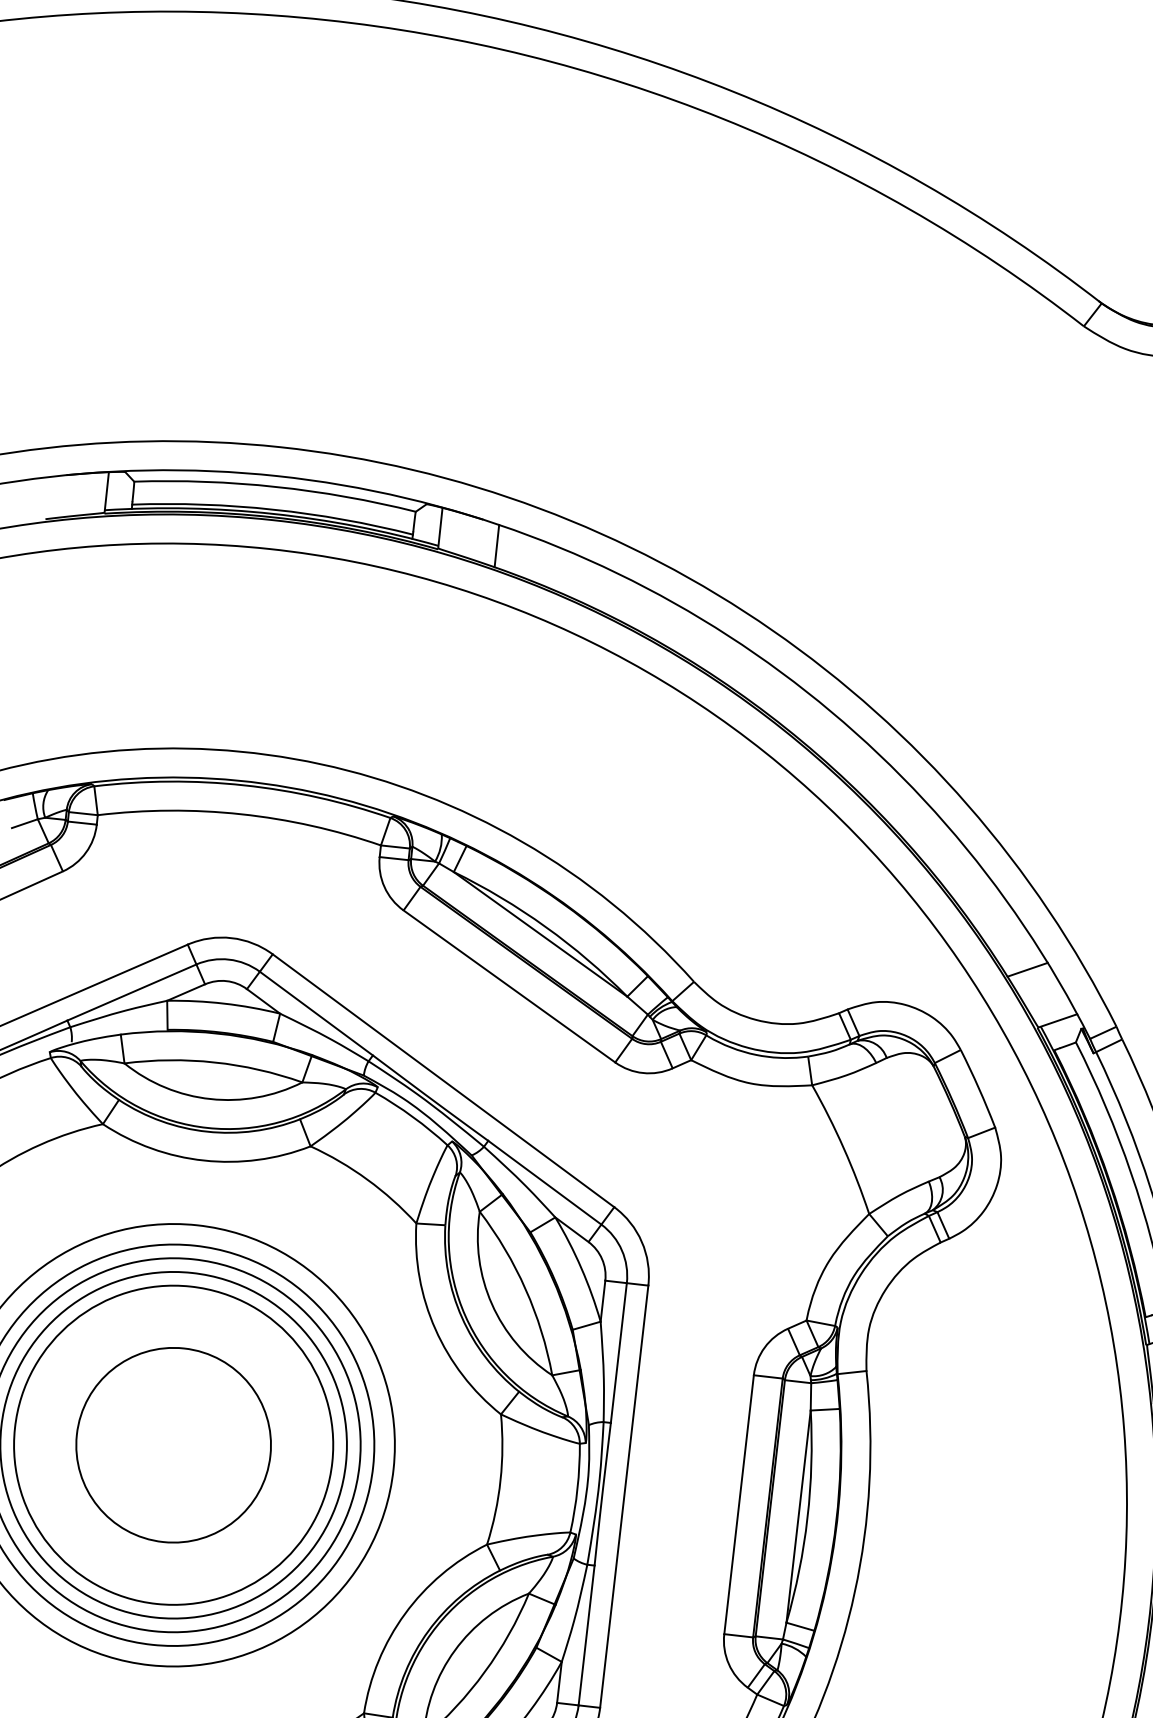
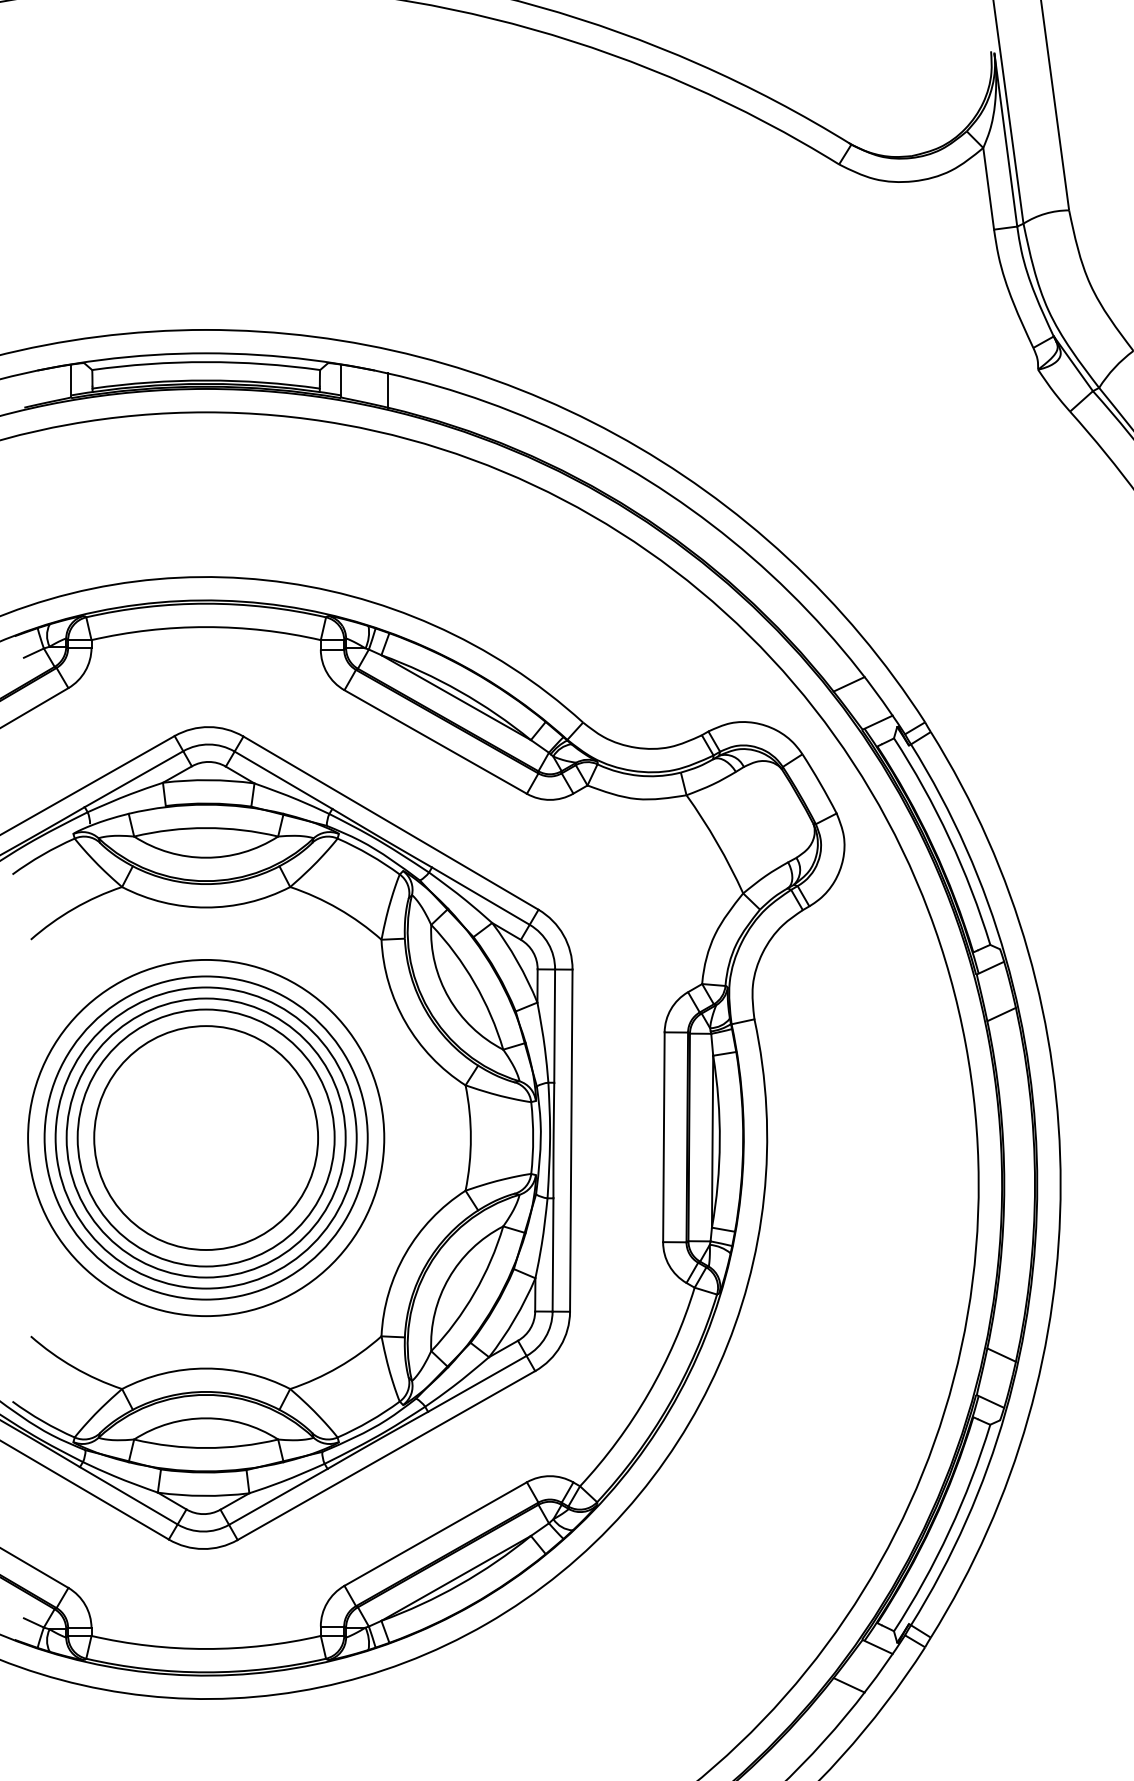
circle: (174, 1444) -> (206, 1137), size x1.43

